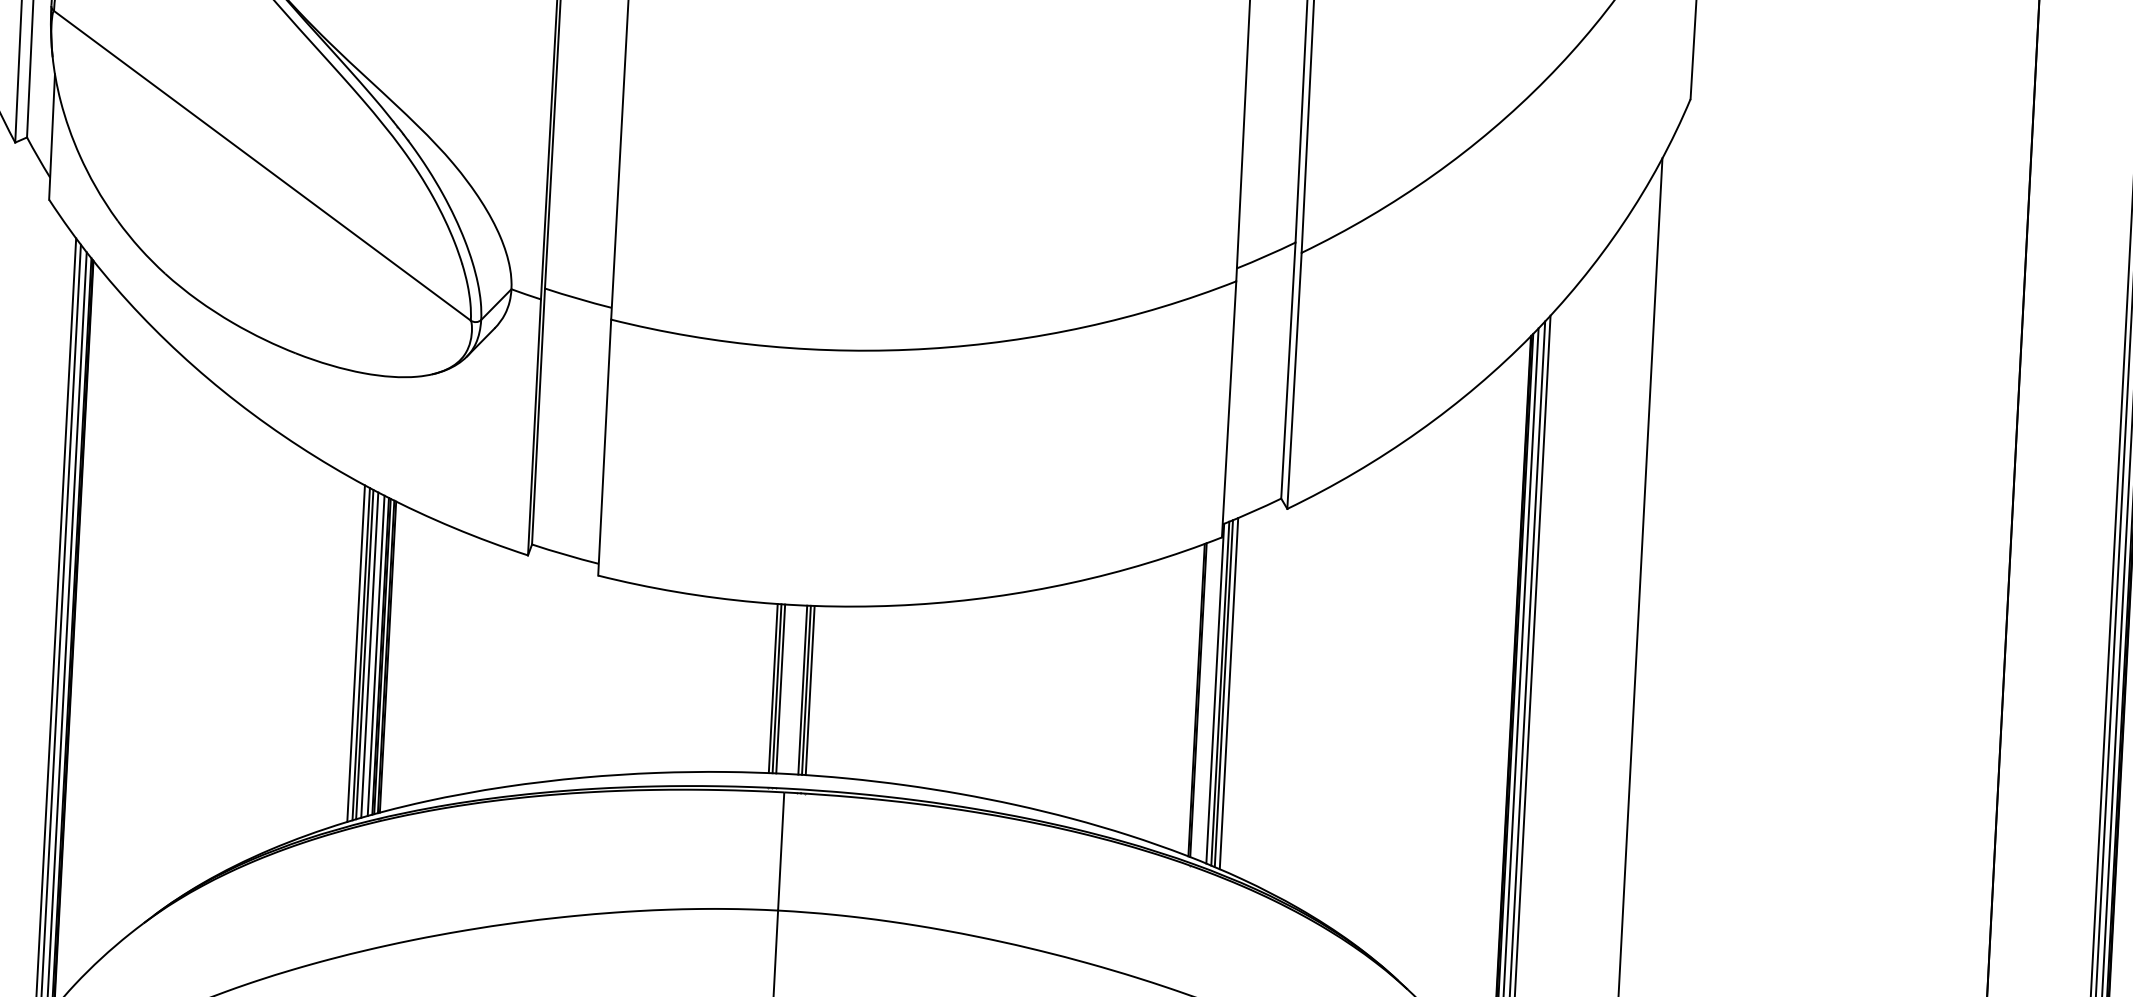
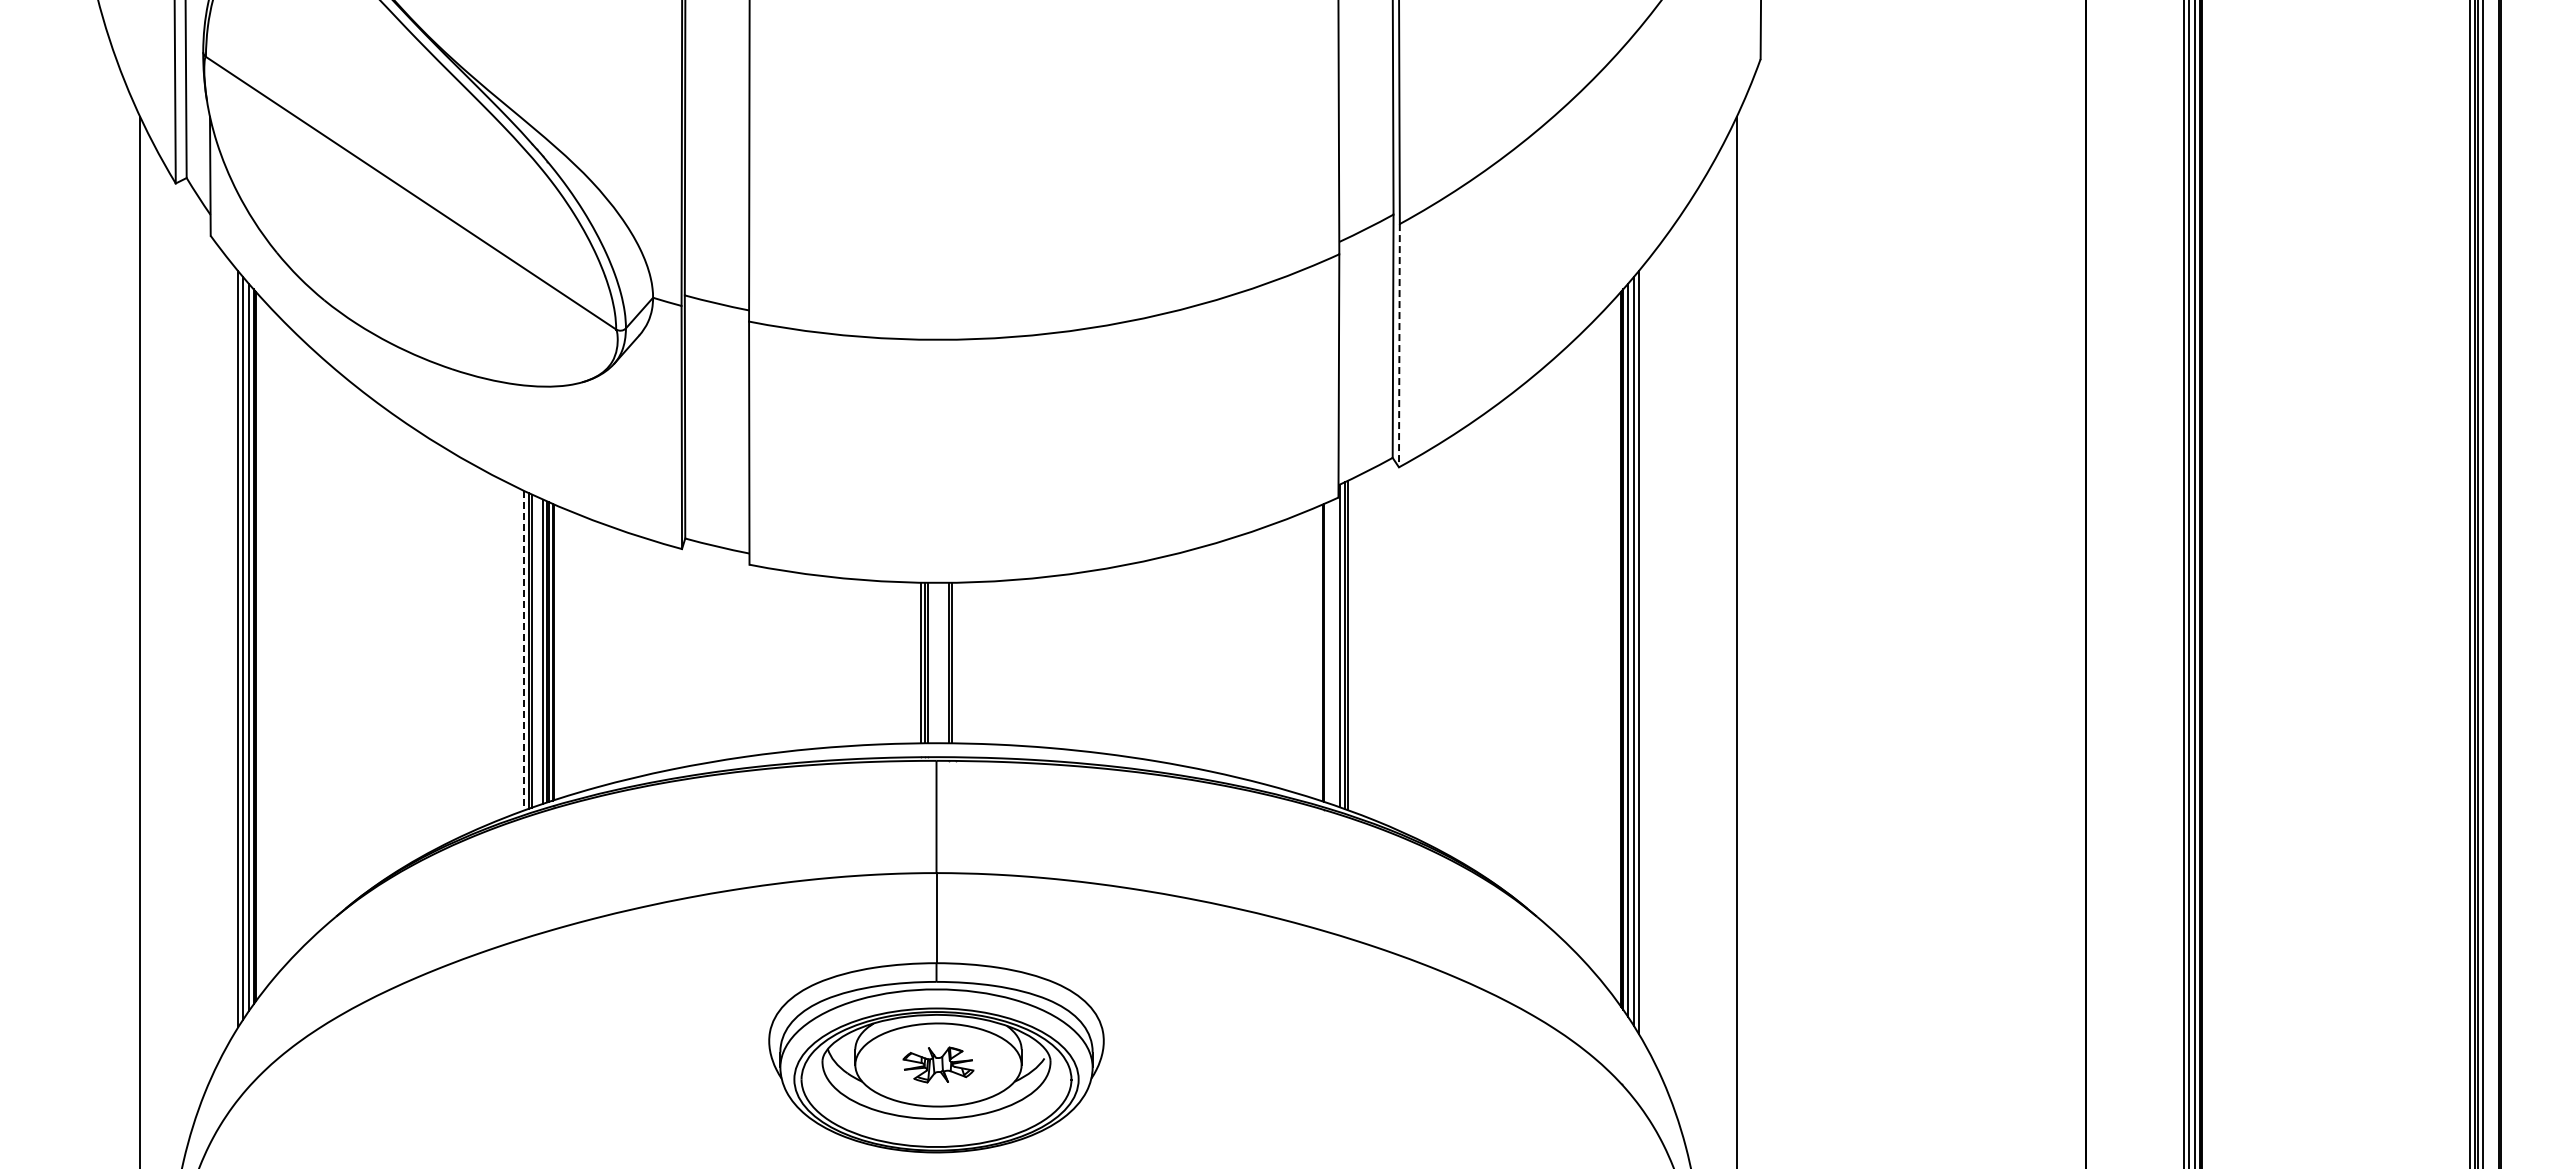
line: (1294, 380) -> (1399, 345), solid -> dashed
line: (356, 653) -> (524, 650), solid -> dashed
line: (370, 654) -> (537, 650), removed
line: (810, 689) -> (956, 662), removed
line: (1228, 692) -> (1352, 644), removed

